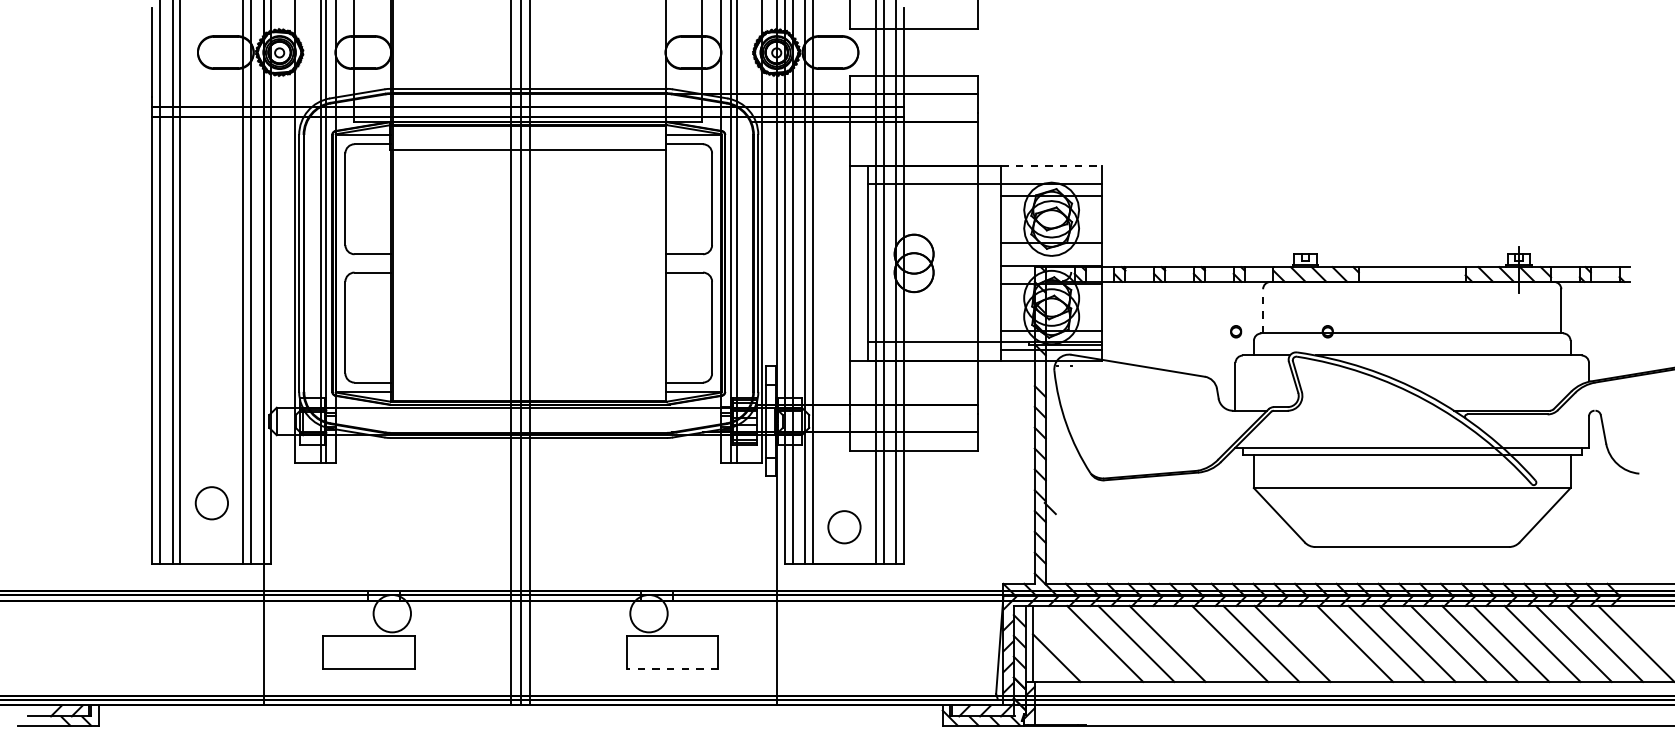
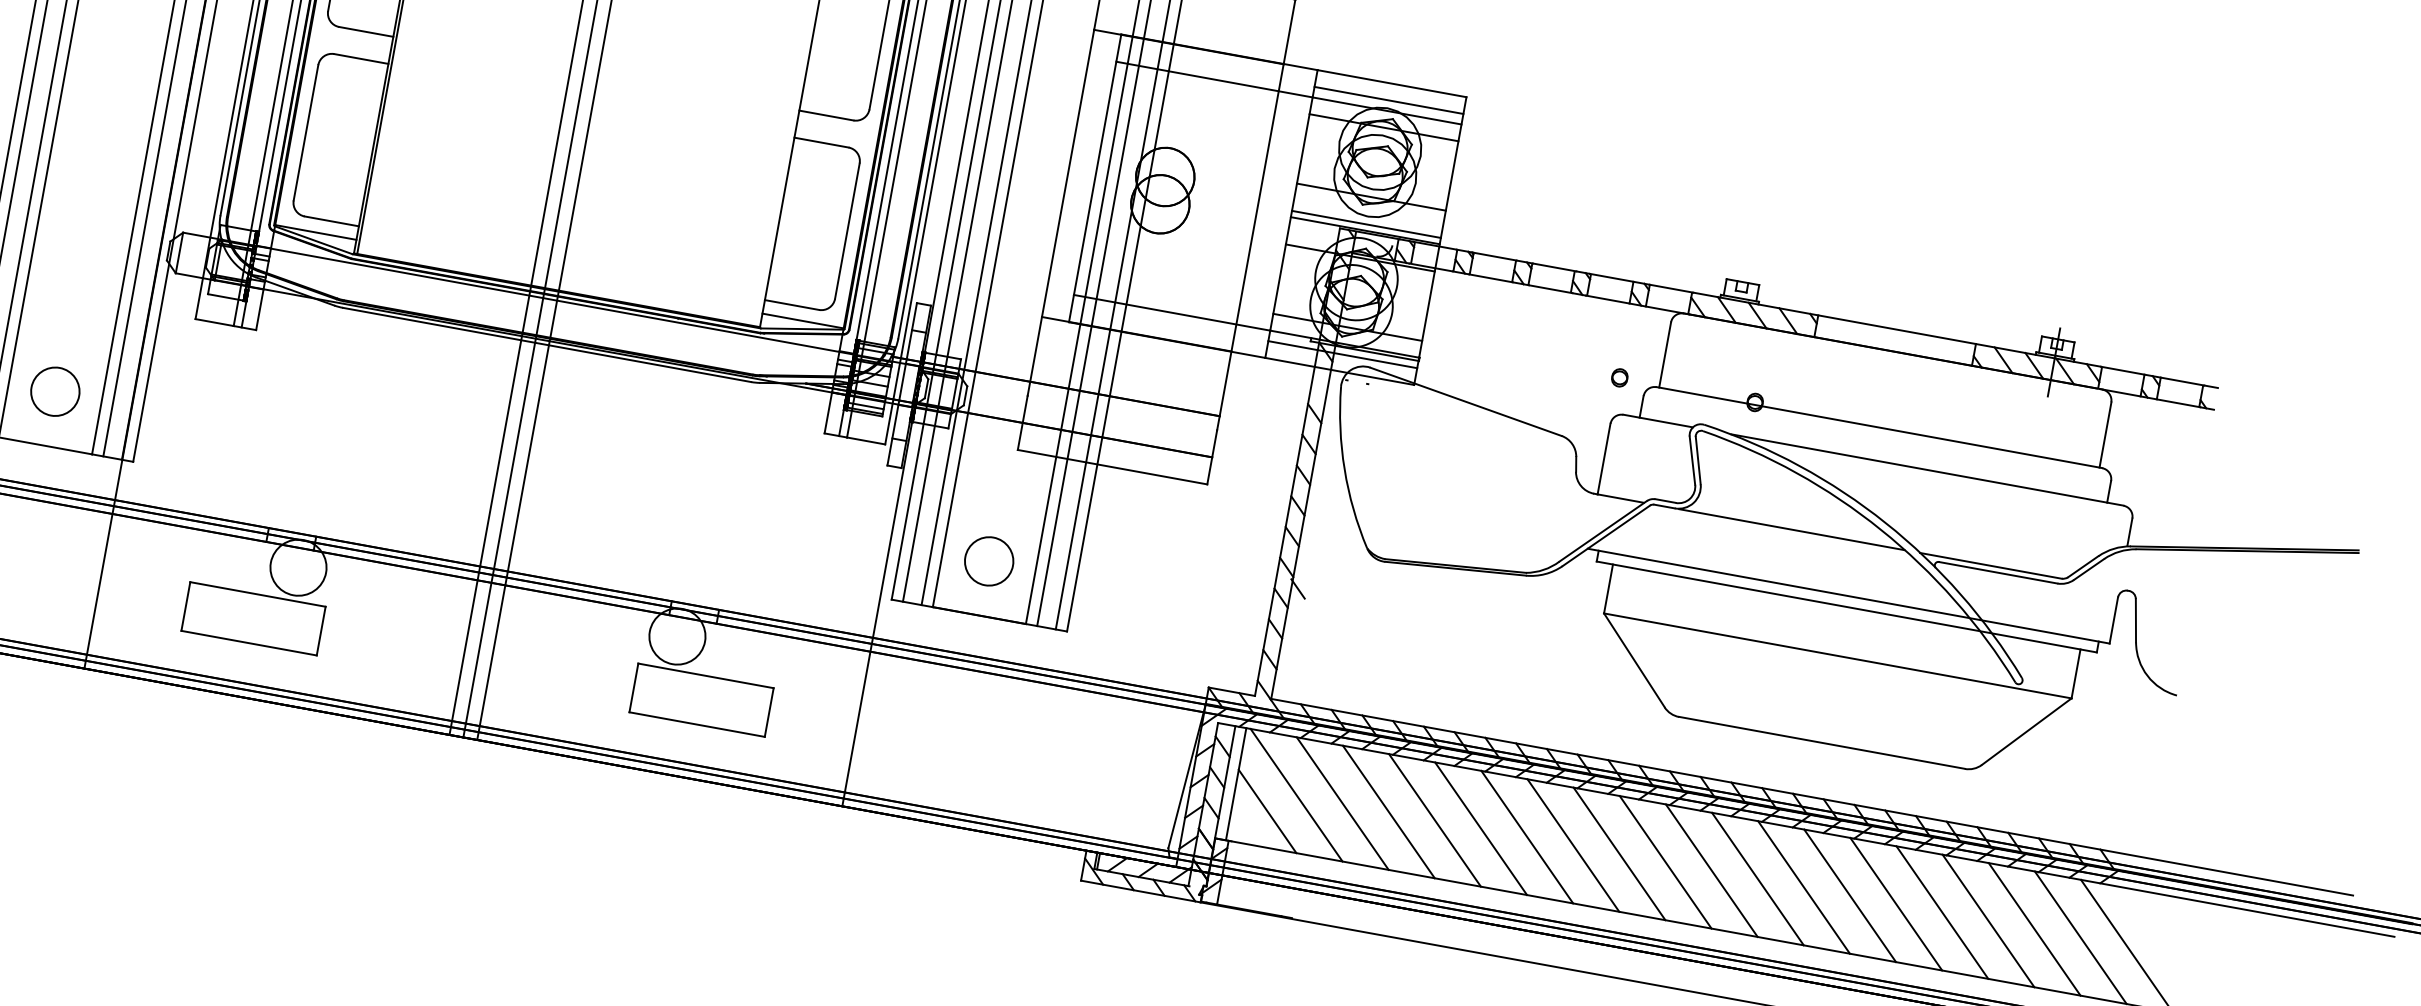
line: (1052, 165) -> (1393, 83), dashed -> solid
line: (1051, 177) -> (1388, 100), added
line: (1051, 261) -> (1366, 224), added
line: (1263, 310) -> (1665, 353), dashed -> solid
line: (1366, 410) -> (1791, 529), added
circle: (211, 503) -> (54, 391), moved
line: (1073, 643) -> (1296, 794), added
line: (1198, 643) -> (1480, 828), added
line: (1323, 643) -> (1665, 861), added
line: (672, 669) -> (697, 725), dashed -> solid

